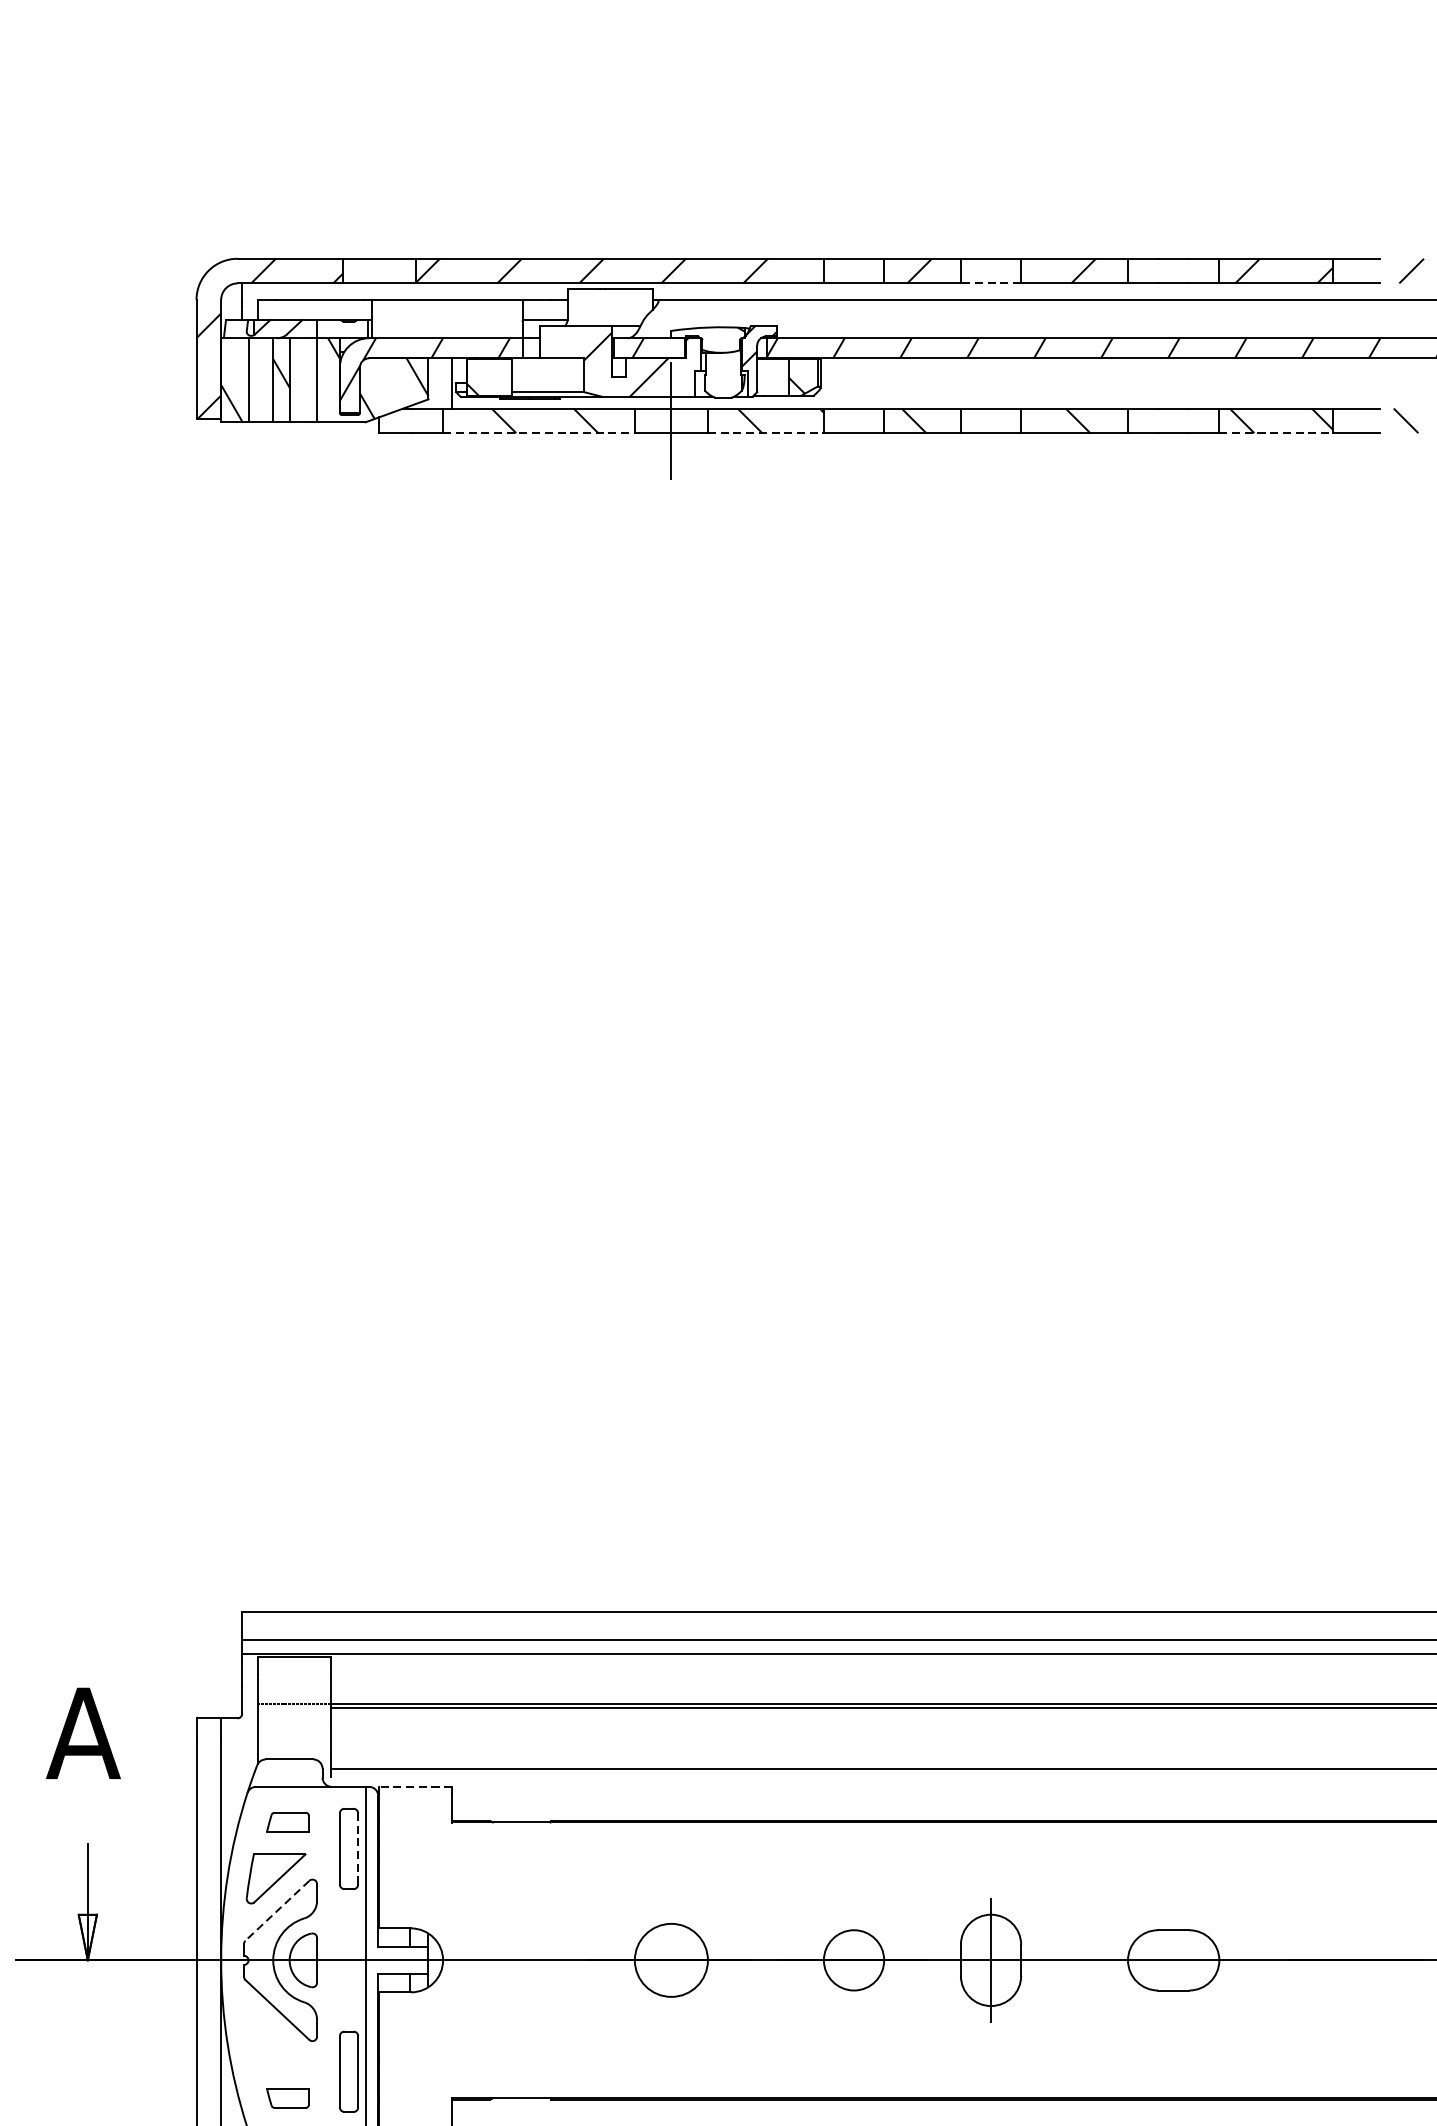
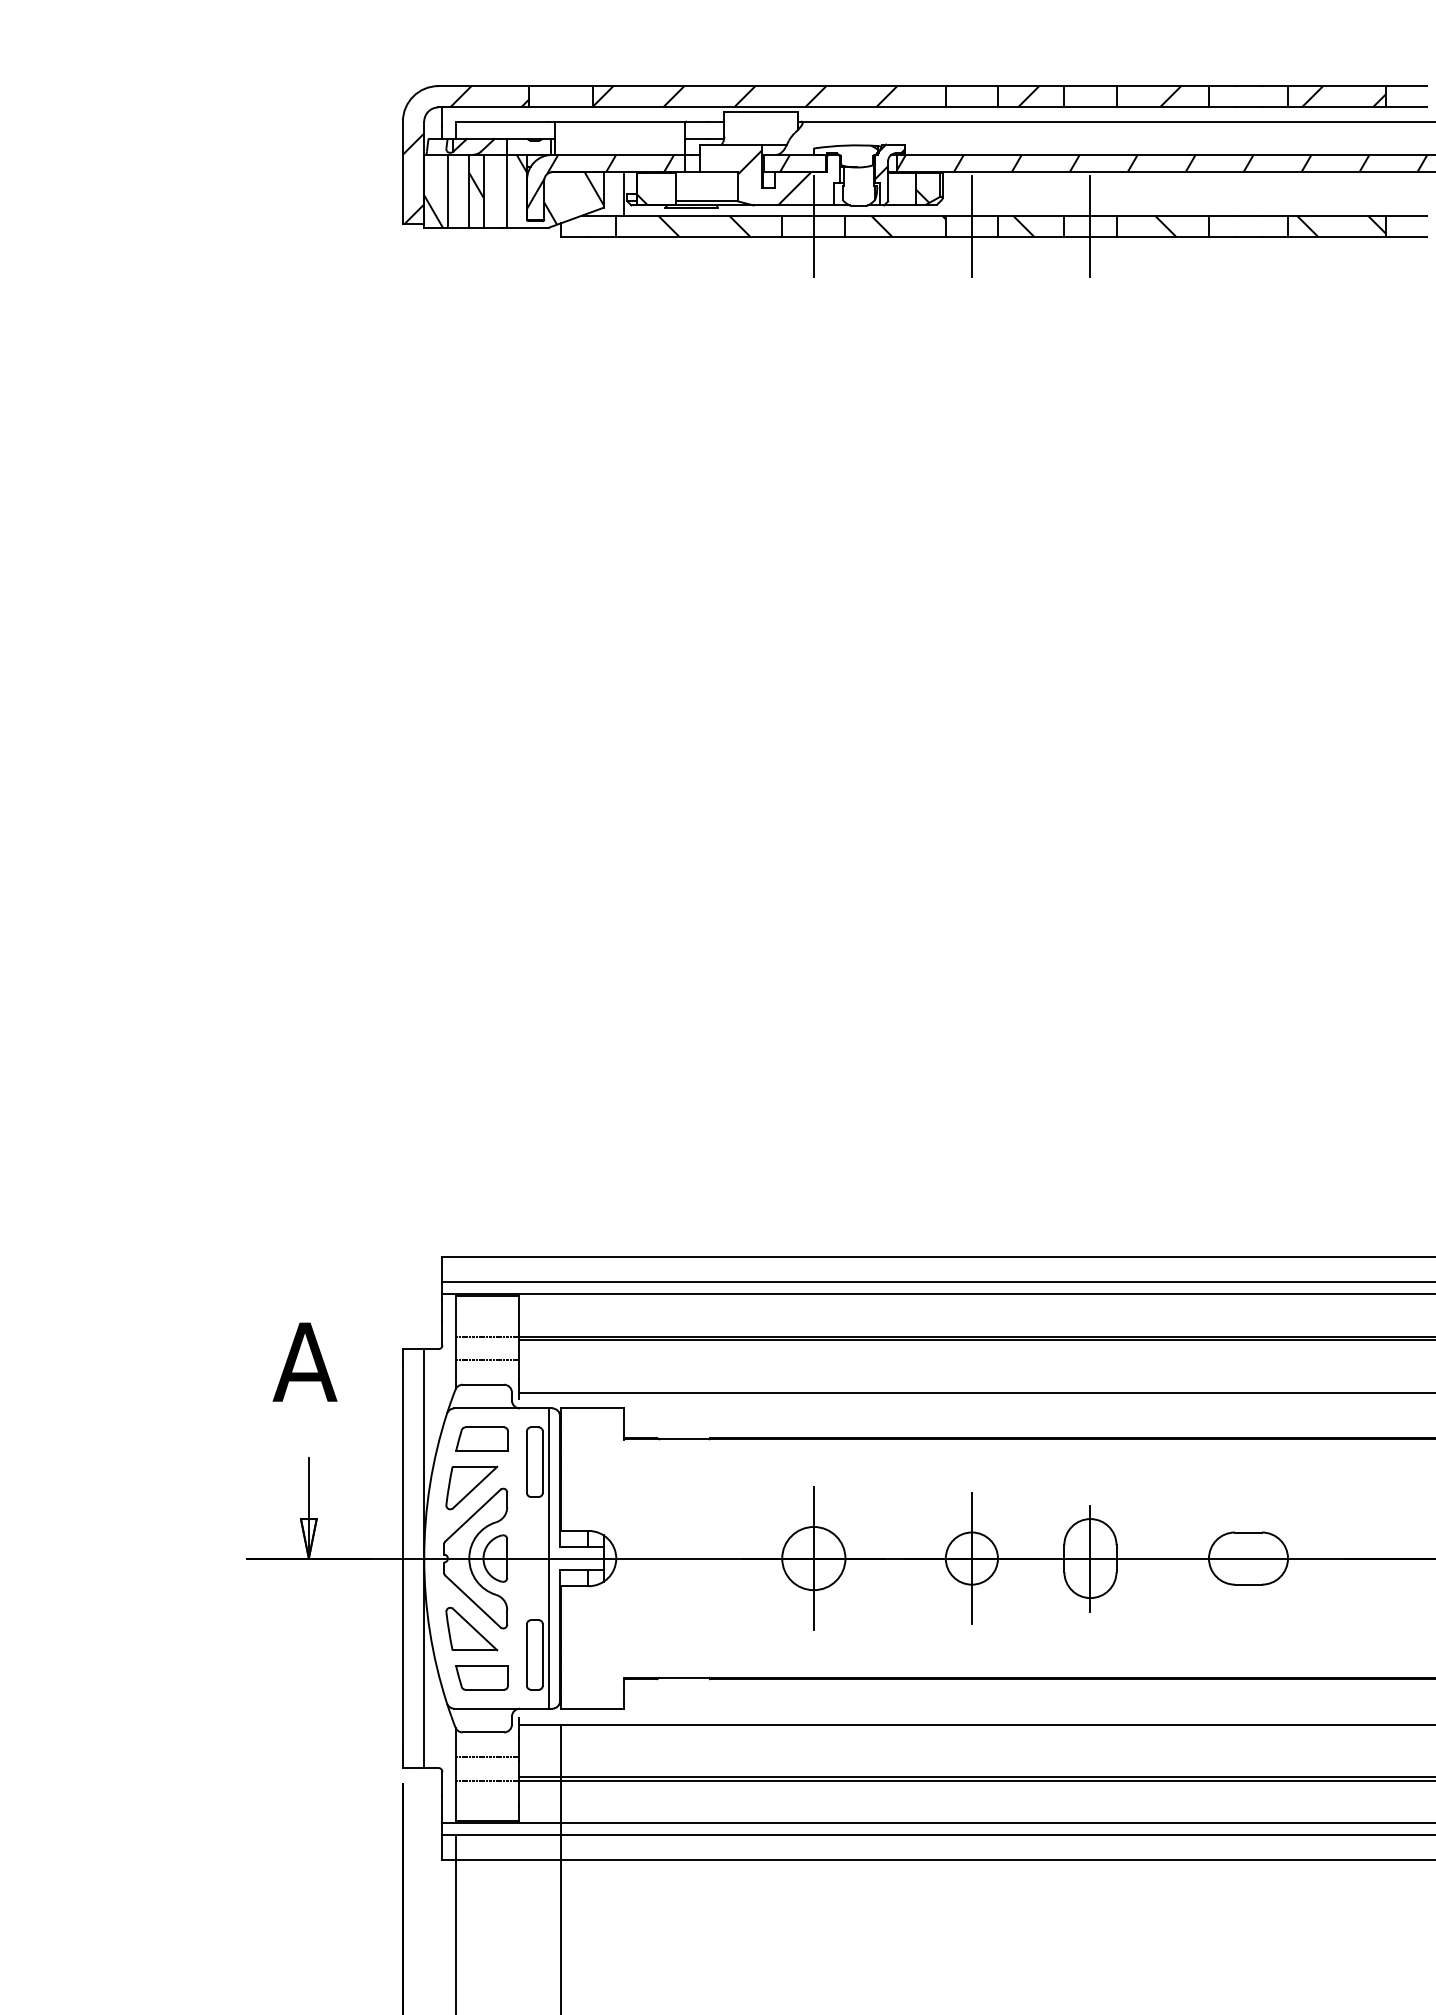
line: (989, 283) -> (1089, 107), dashed -> solid
line: (853, 421) -> (971, 226), added
line: (991, 421) -> (1090, 226), added
line: (539, 433) -> (699, 237), dashed -> solid
line: (766, 433) -> (896, 237), dashed -> solid
line: (1276, 433) -> (1337, 237), dashed -> solid
line: (294, 1731) -> (487, 1360), added
line: (415, 1786) -> (592, 1408), dashed -> solid
part: (287, 1821) -> (481, 1438), size x1.43
line: (357, 1849) -> (542, 1462), dashed -> solid
line: (276, 1910) -> (472, 1515), dashed -> solid
line: (671, 1960) -> (813, 1558), added
line: (853, 1960) -> (971, 1558), added
part: (275, 2041) -> (471, 1628), added
part: (287, 2097) -> (481, 1677), size x1.43

